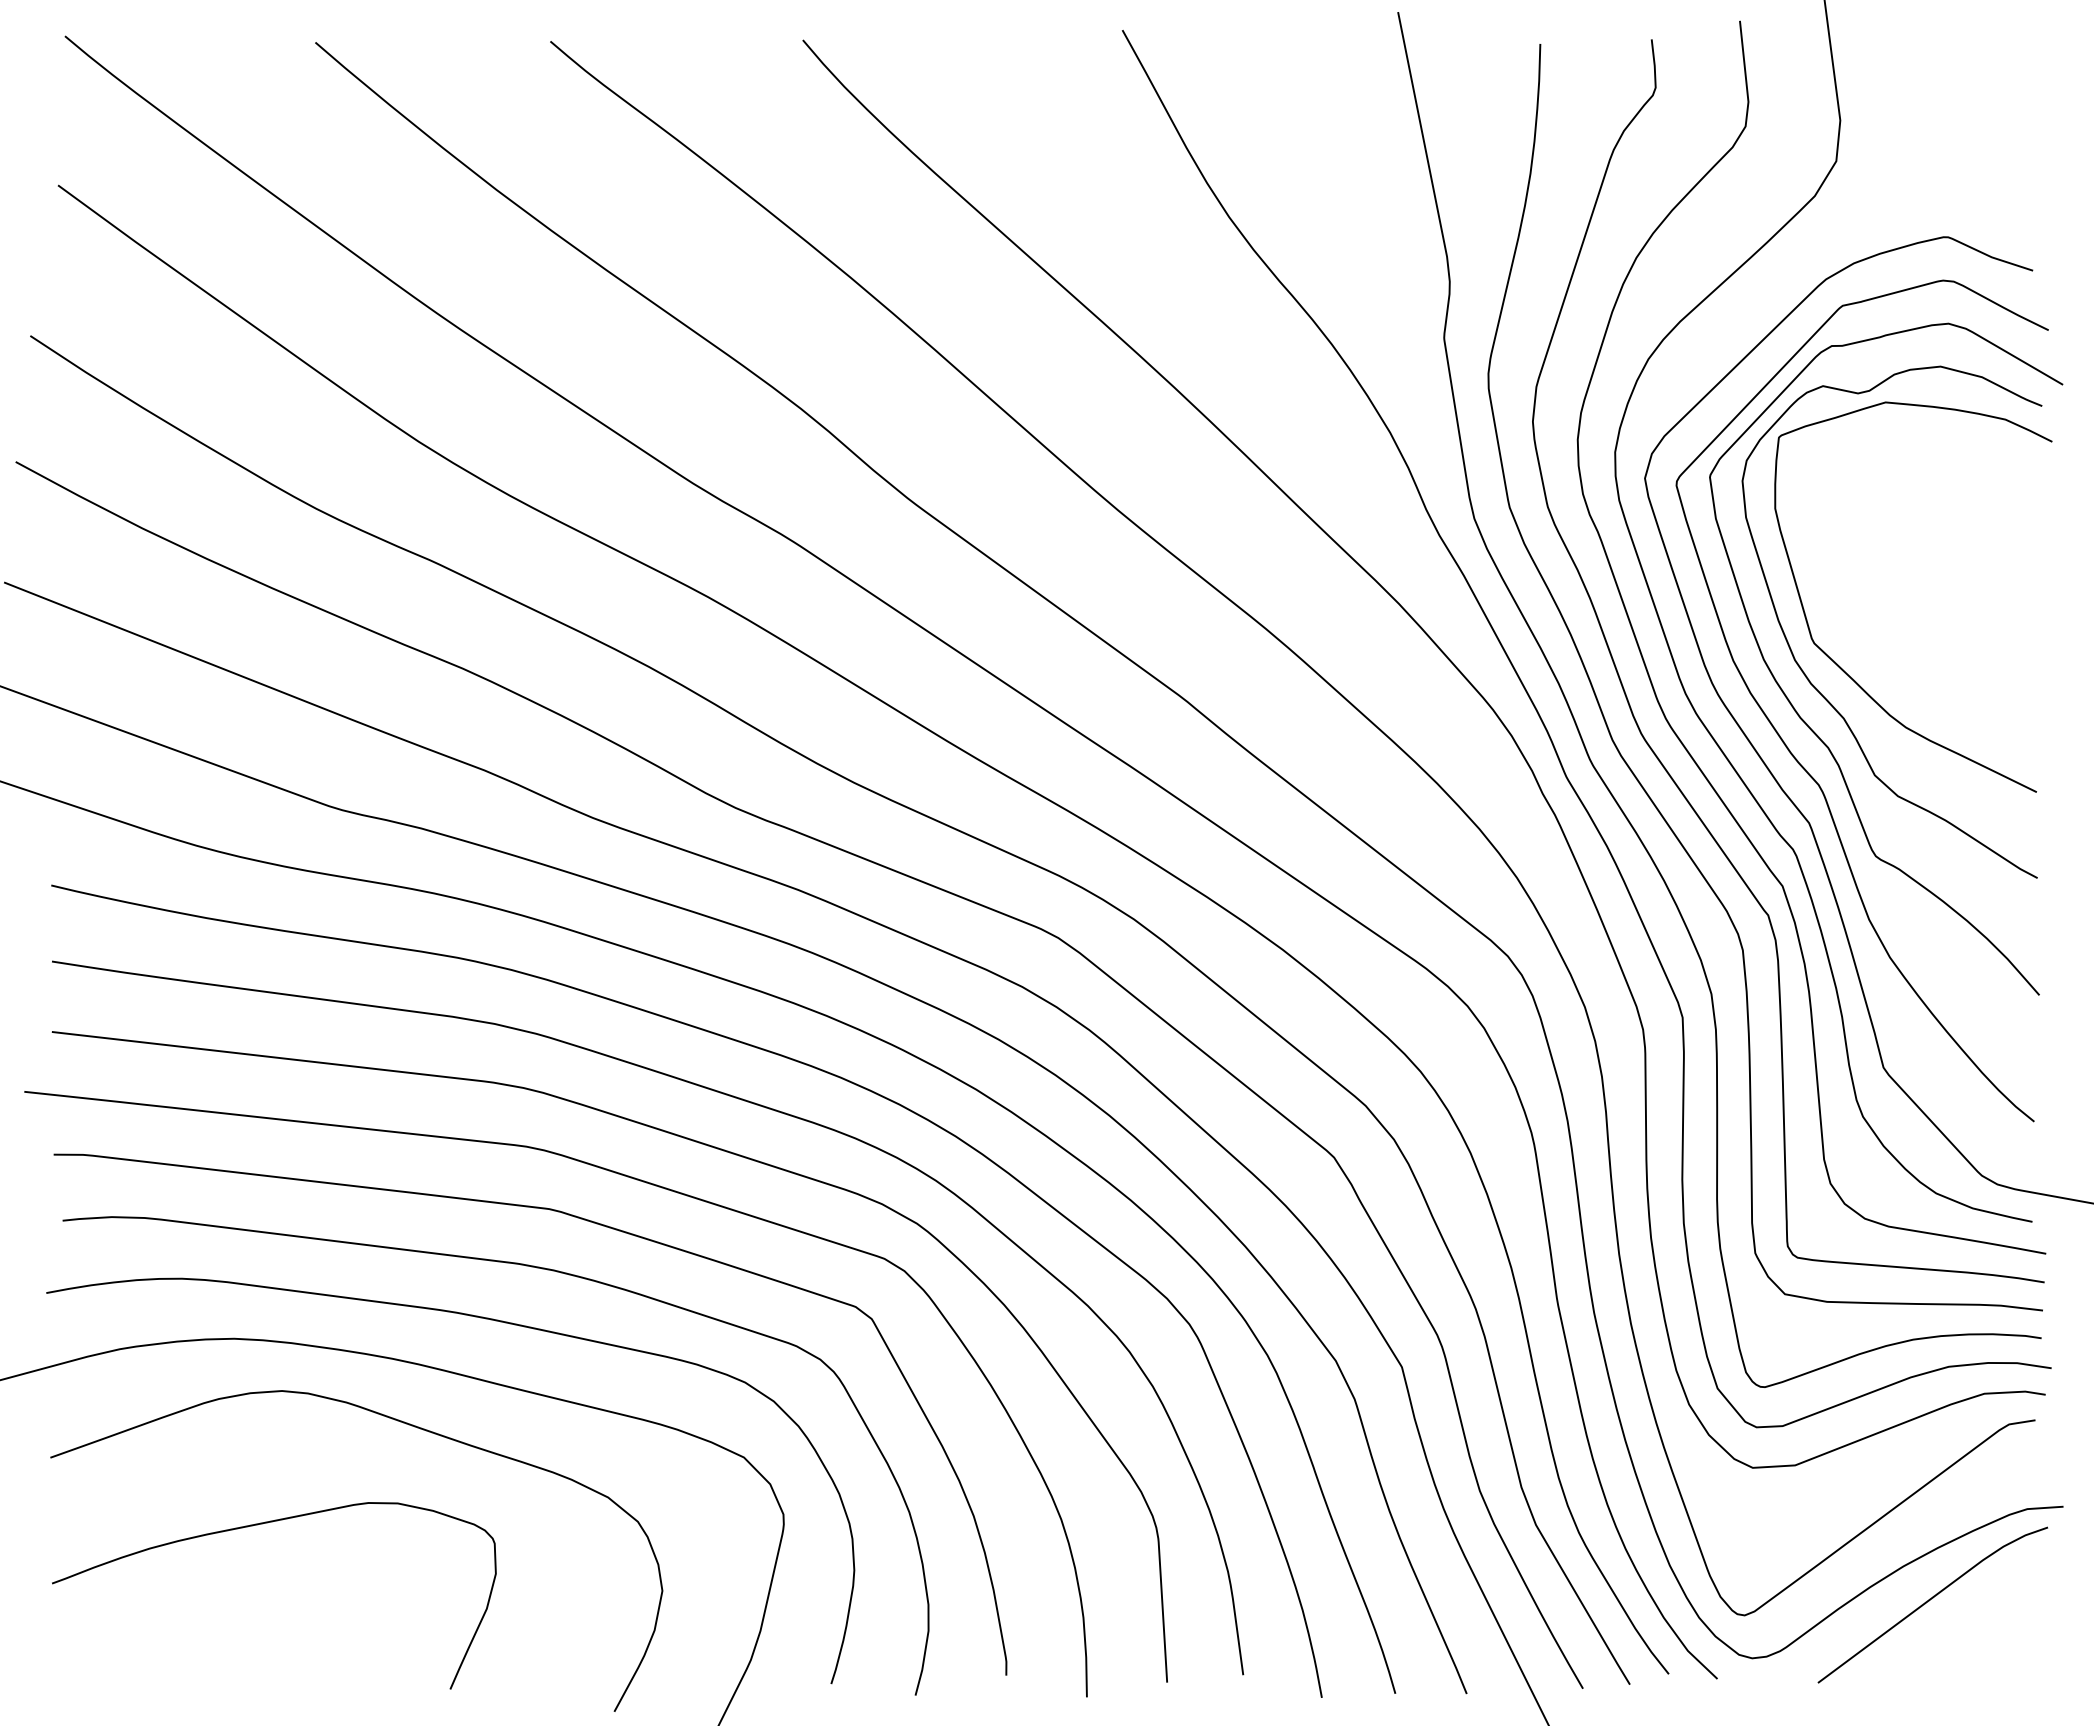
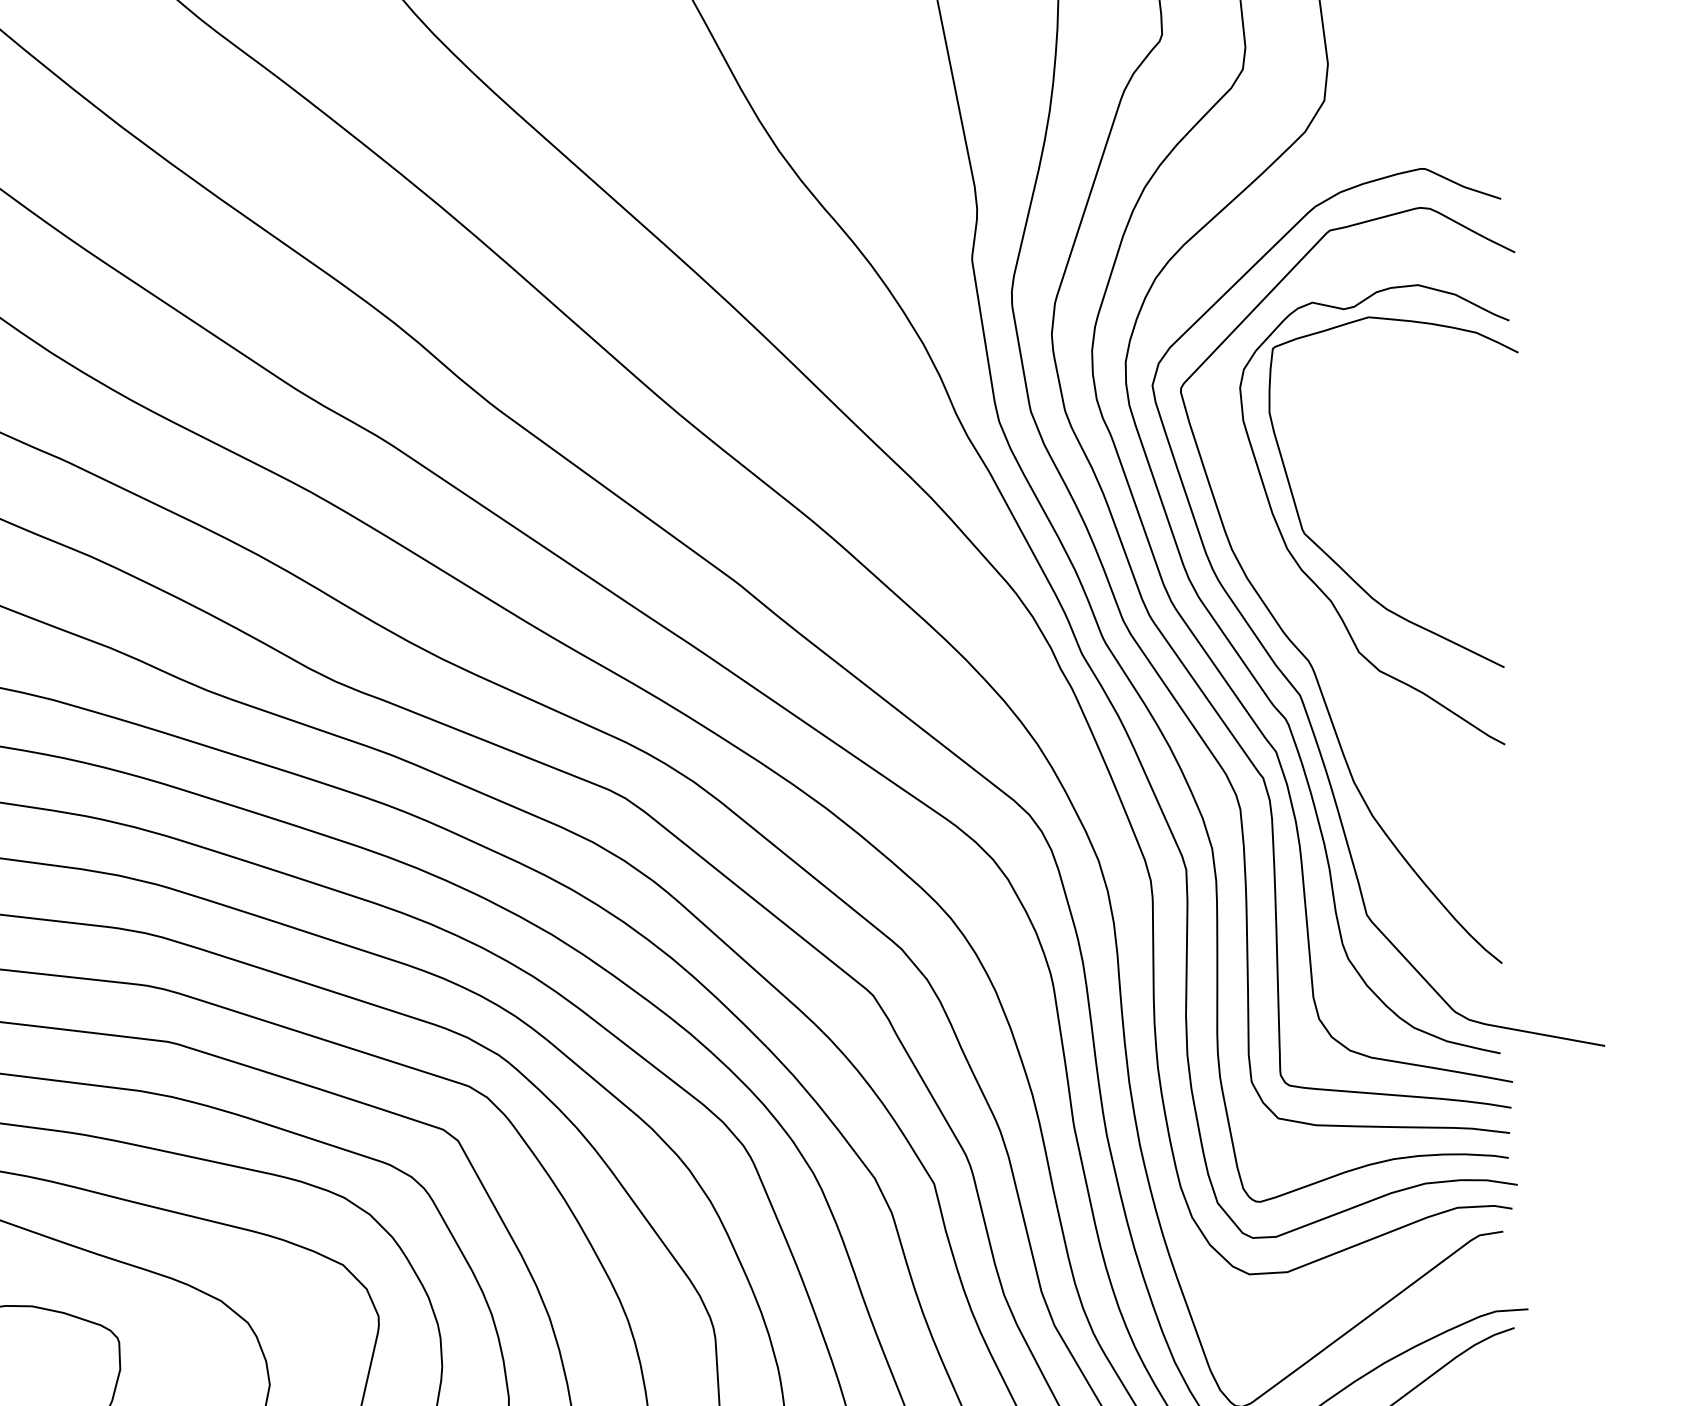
curve: (1806, 722) -> (1297, 604), removed

